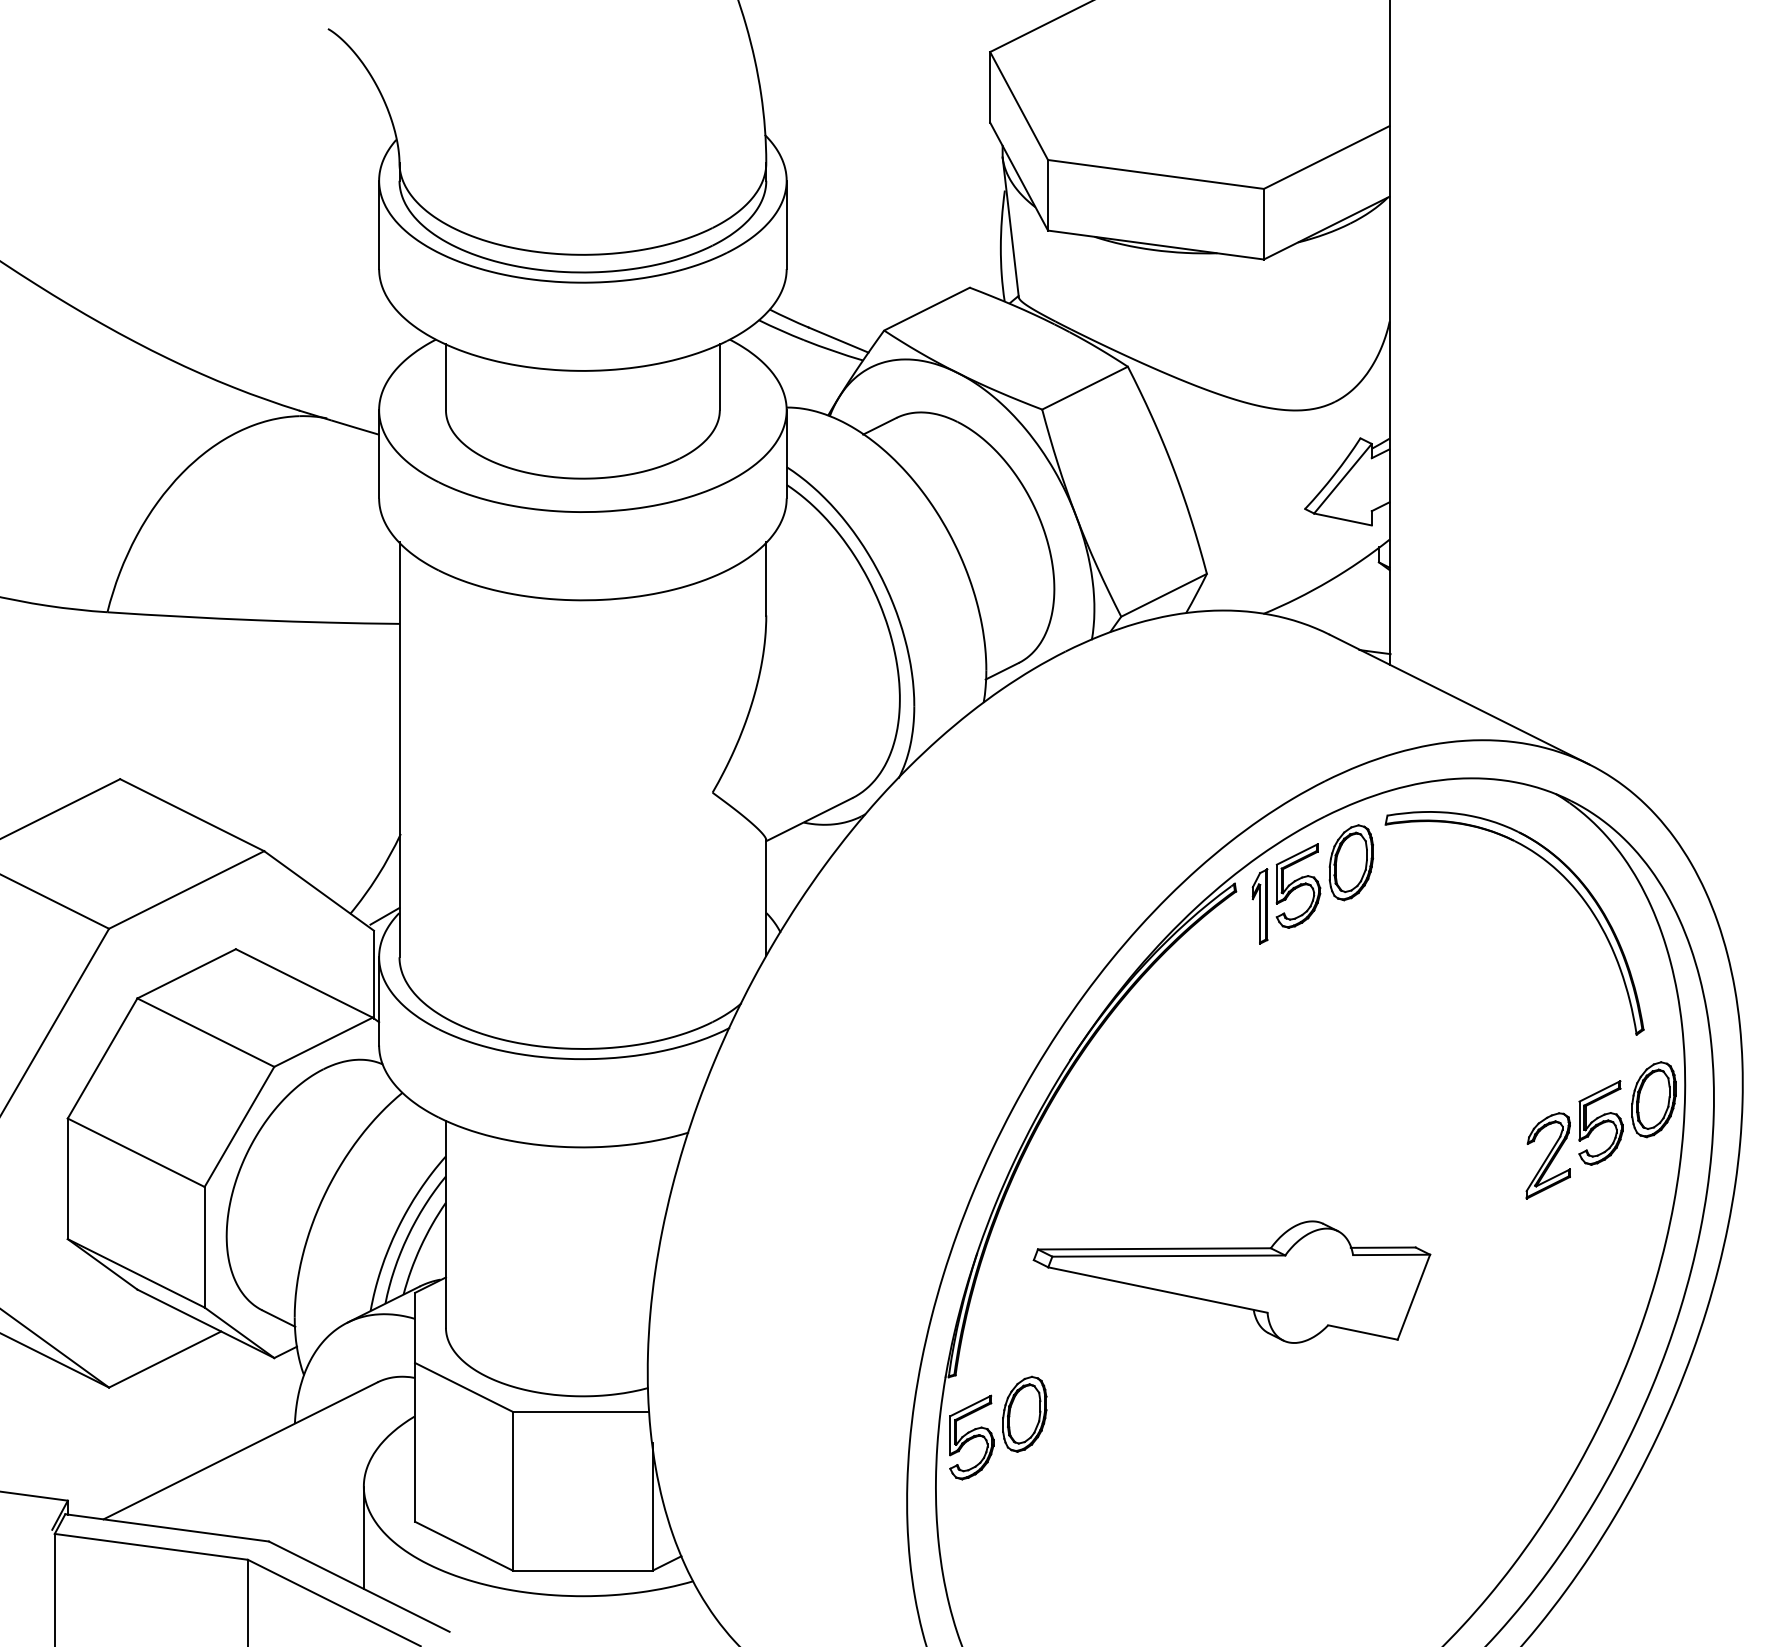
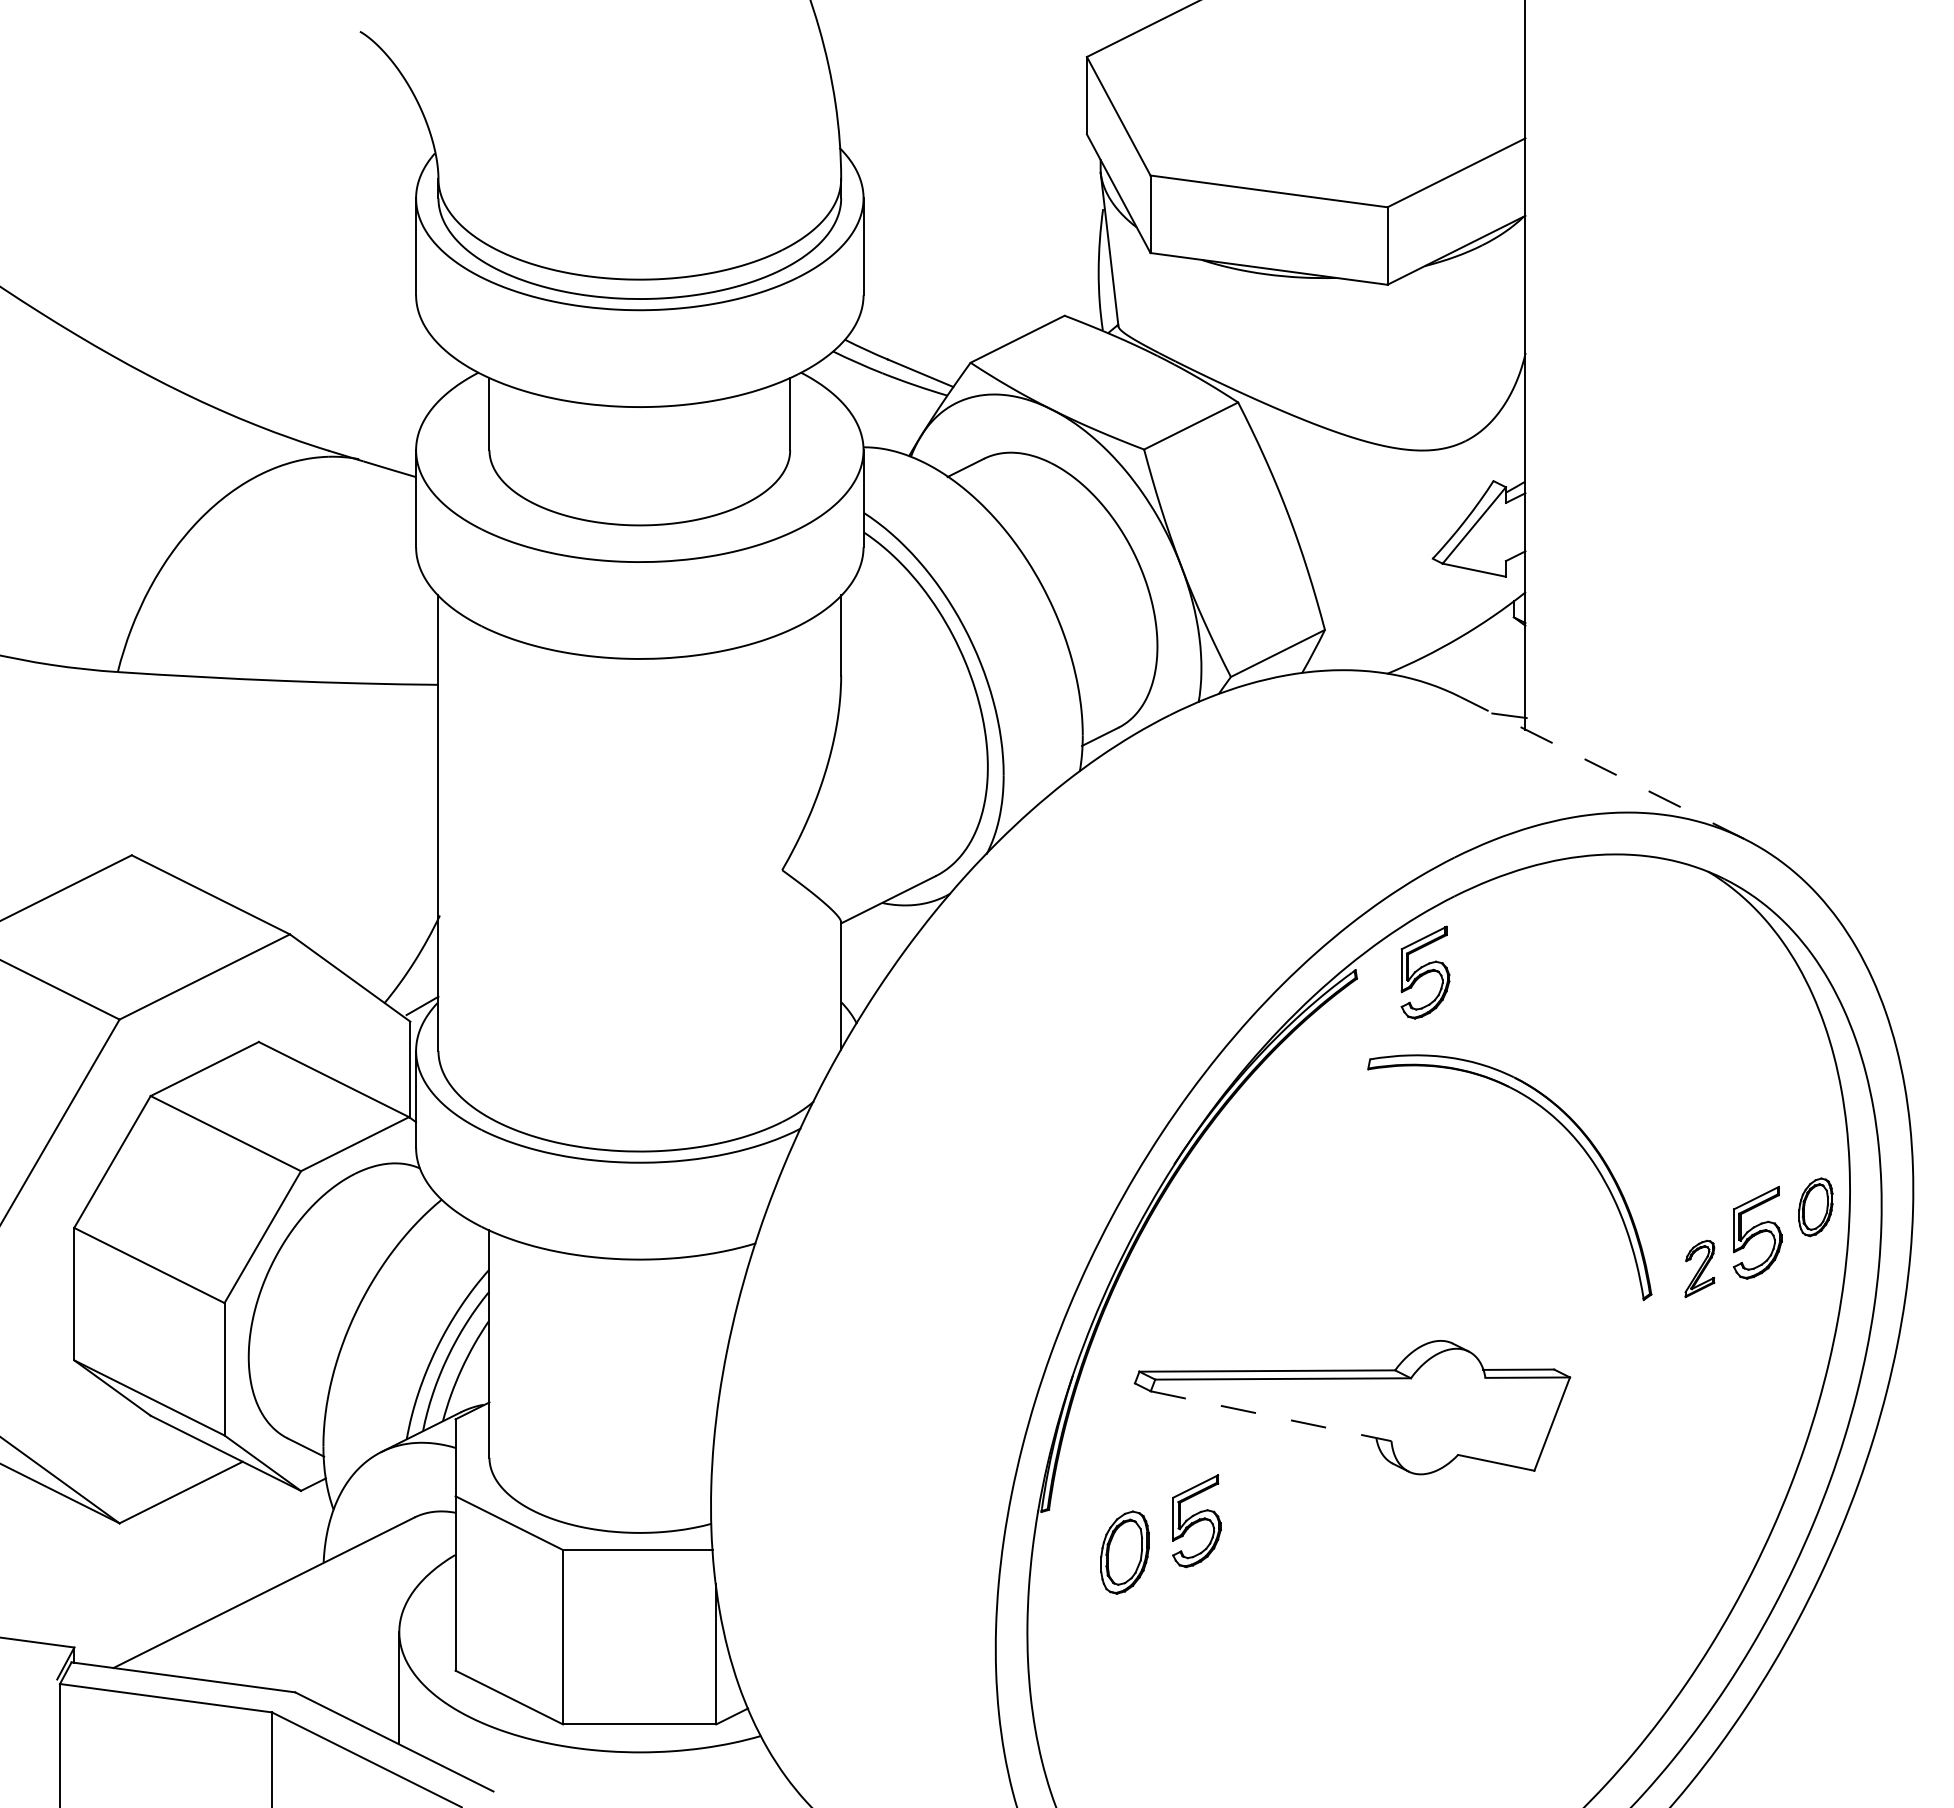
line: (1458, 699) -> (1601, 767), solid -> dashed
part: (1351, 863) -> (1483, 947), removed
part: (1561, 875) -> (1561, 1125), moved
part: (1260, 905) -> (1383, 994), removed
part: (1653, 1099) -> (1815, 1207), size x0.7
part: (1548, 1155) -> (1699, 1268), size x0.6
line: (1158, 1290) -> (1271, 1416), solid -> dashed
part: (971, 1437) -> (1196, 1521), moved

